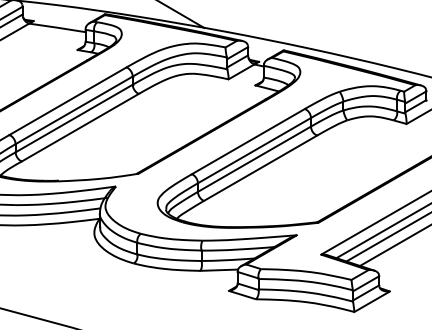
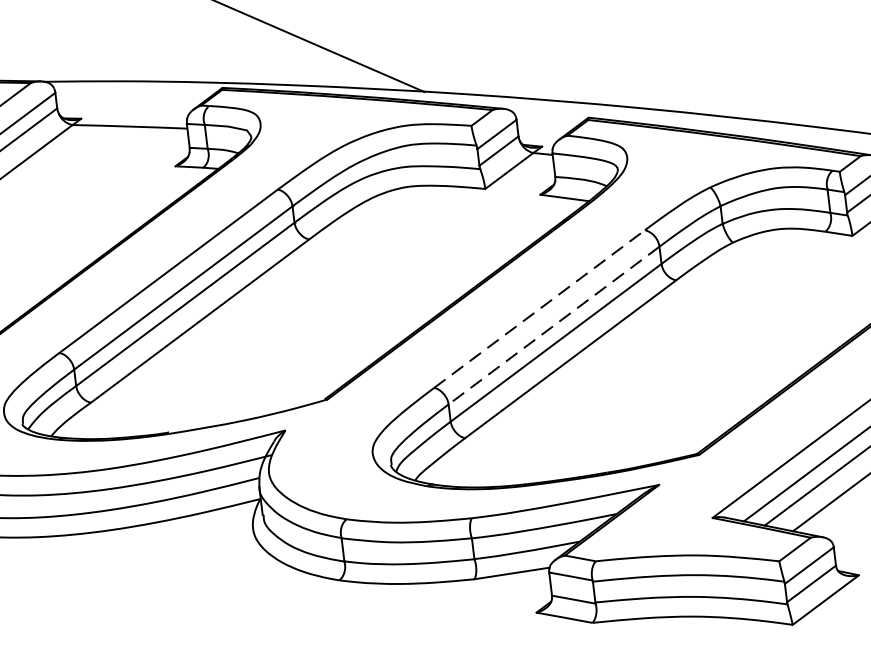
line: (248, 141) -> (539, 308), solid -> dashed
line: (254, 150) -> (554, 325), solid -> dashed

